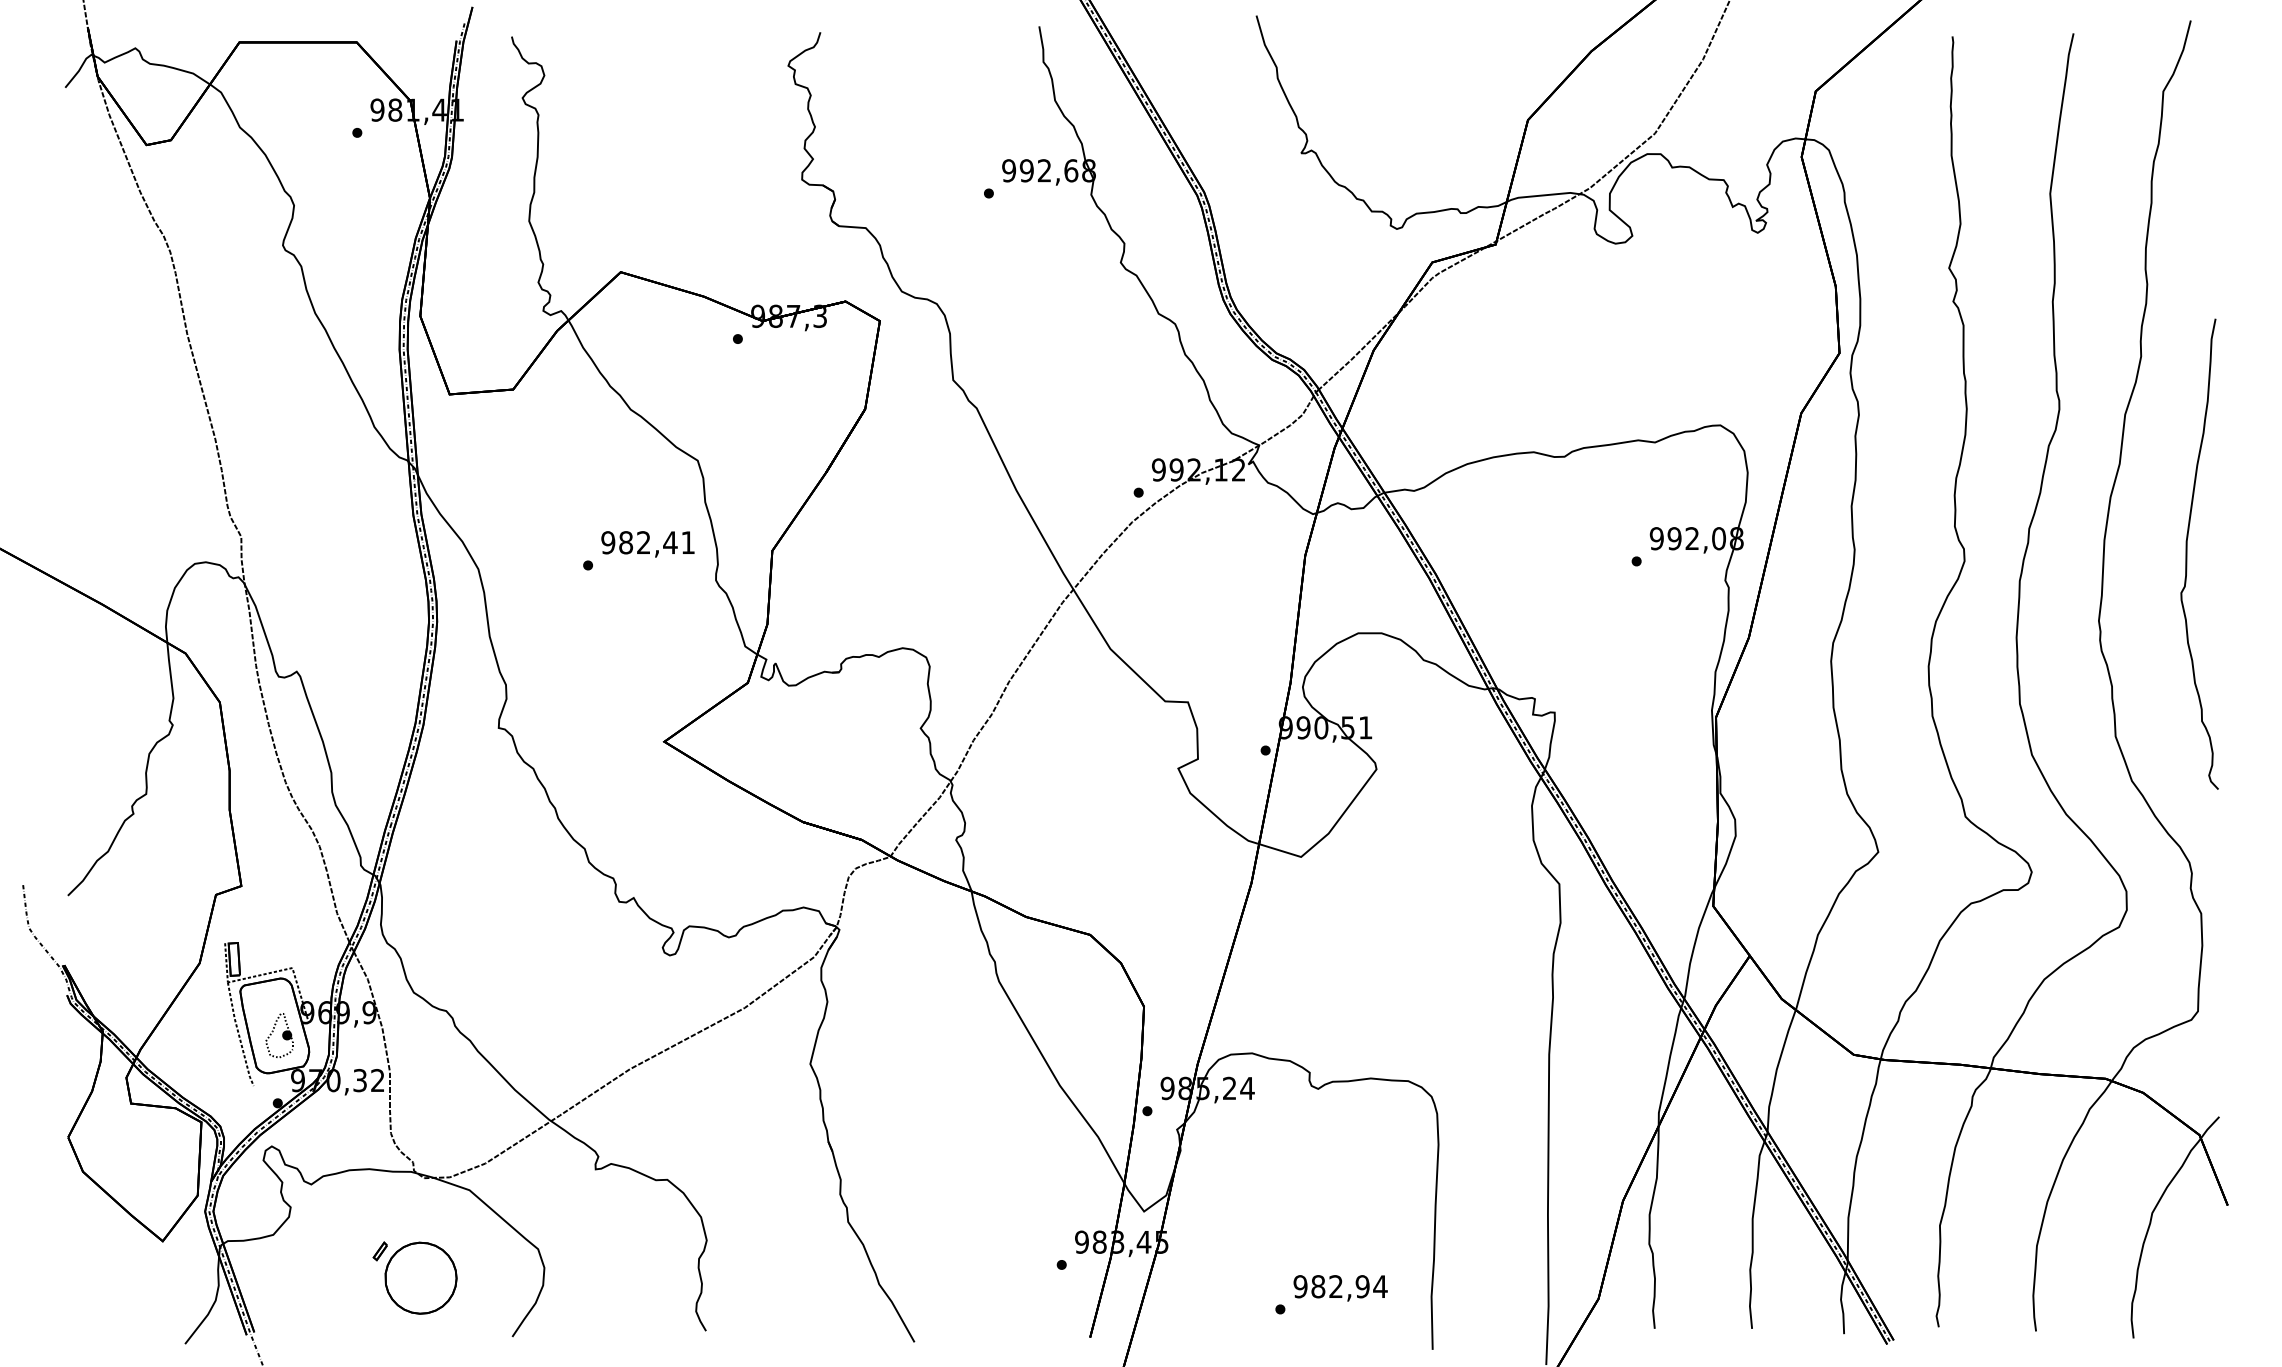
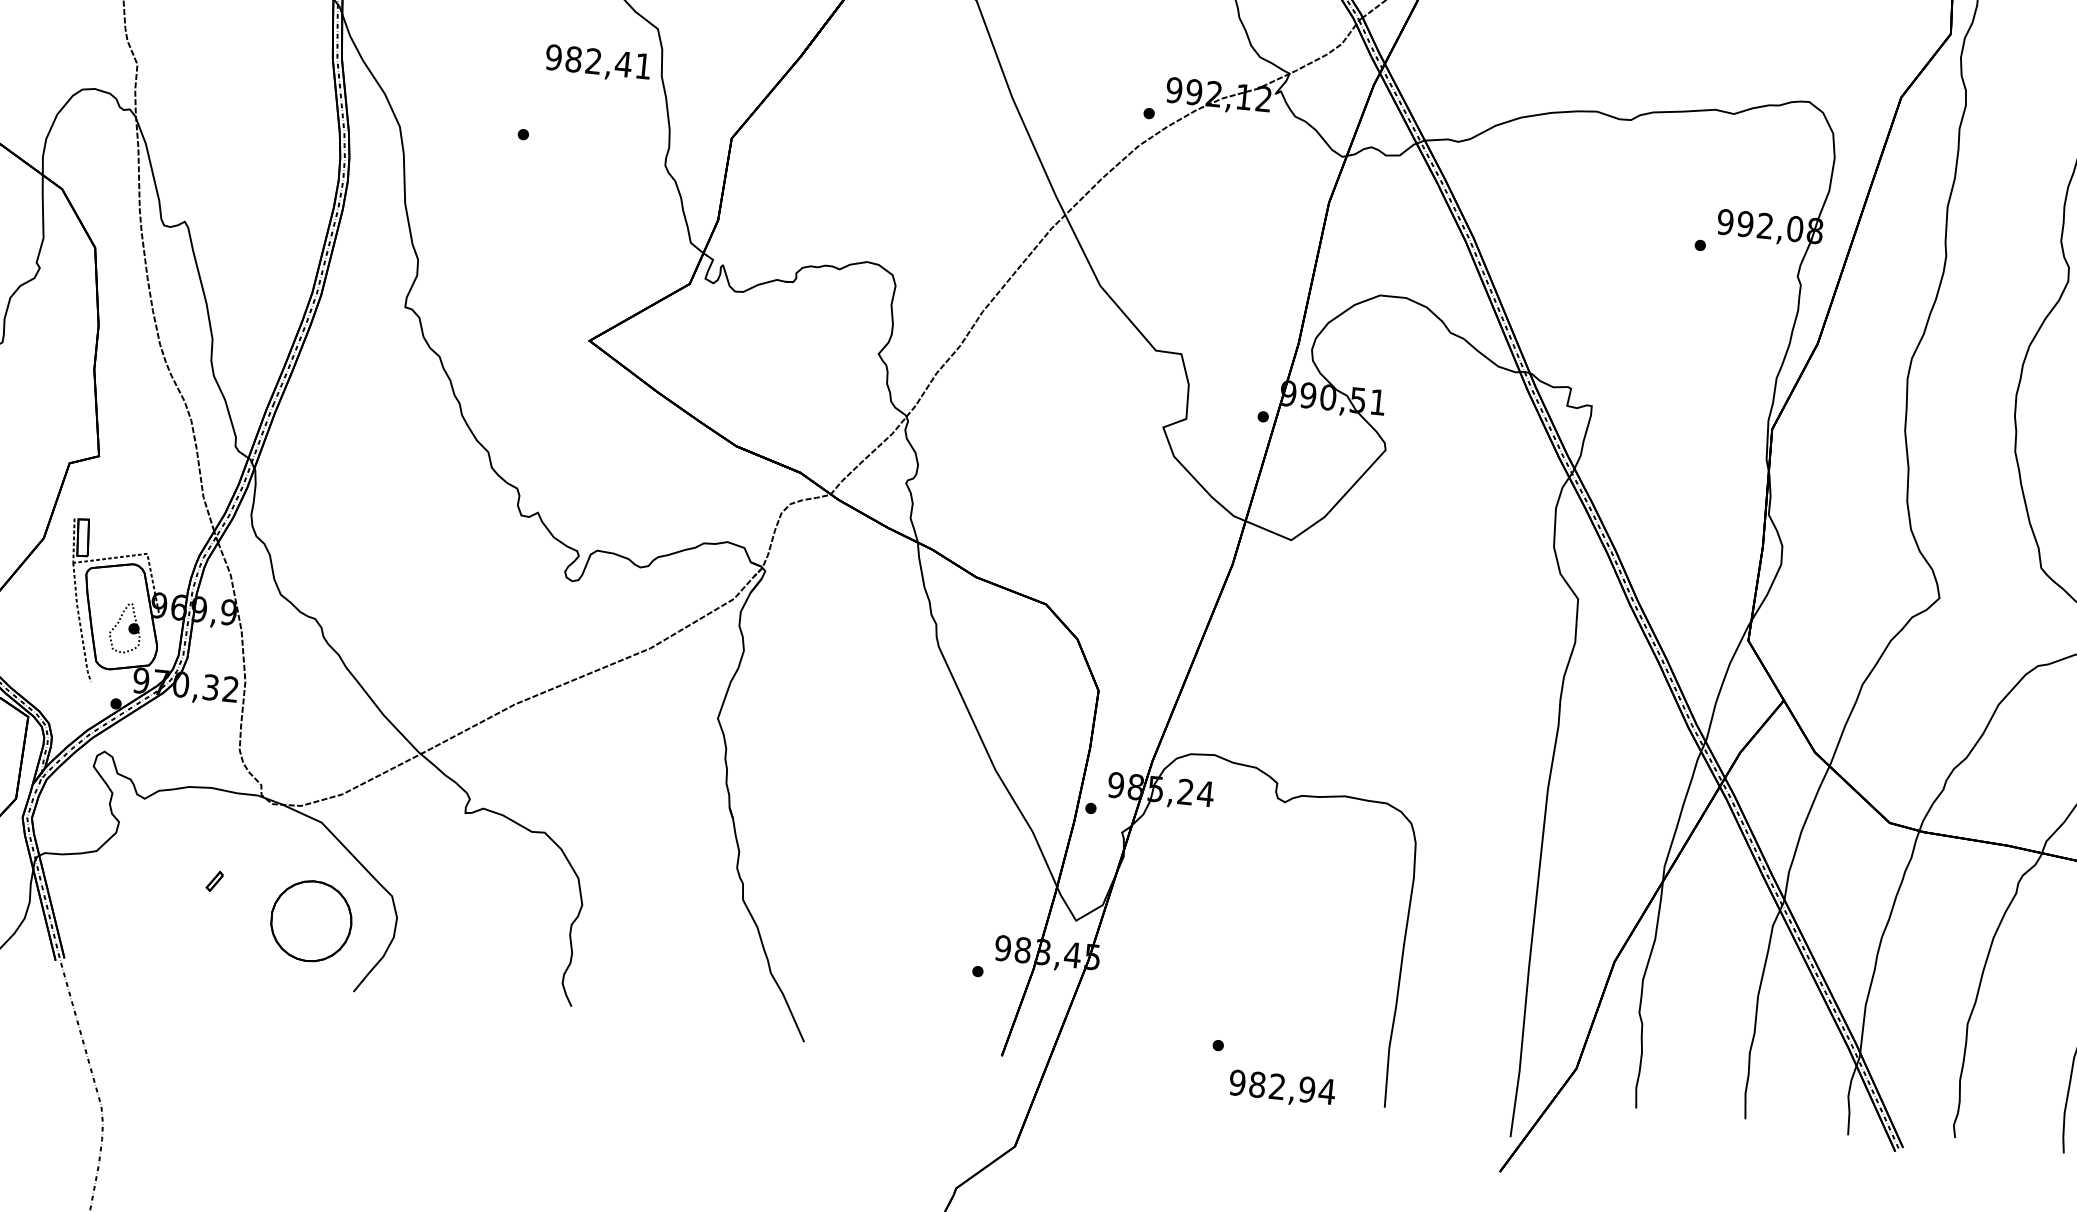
text: (647, 544) -> (597, 63), moved
part: (420, 1277) -> (310, 920), moved
text: (1340, 1288) -> (1282, 1089), moved

